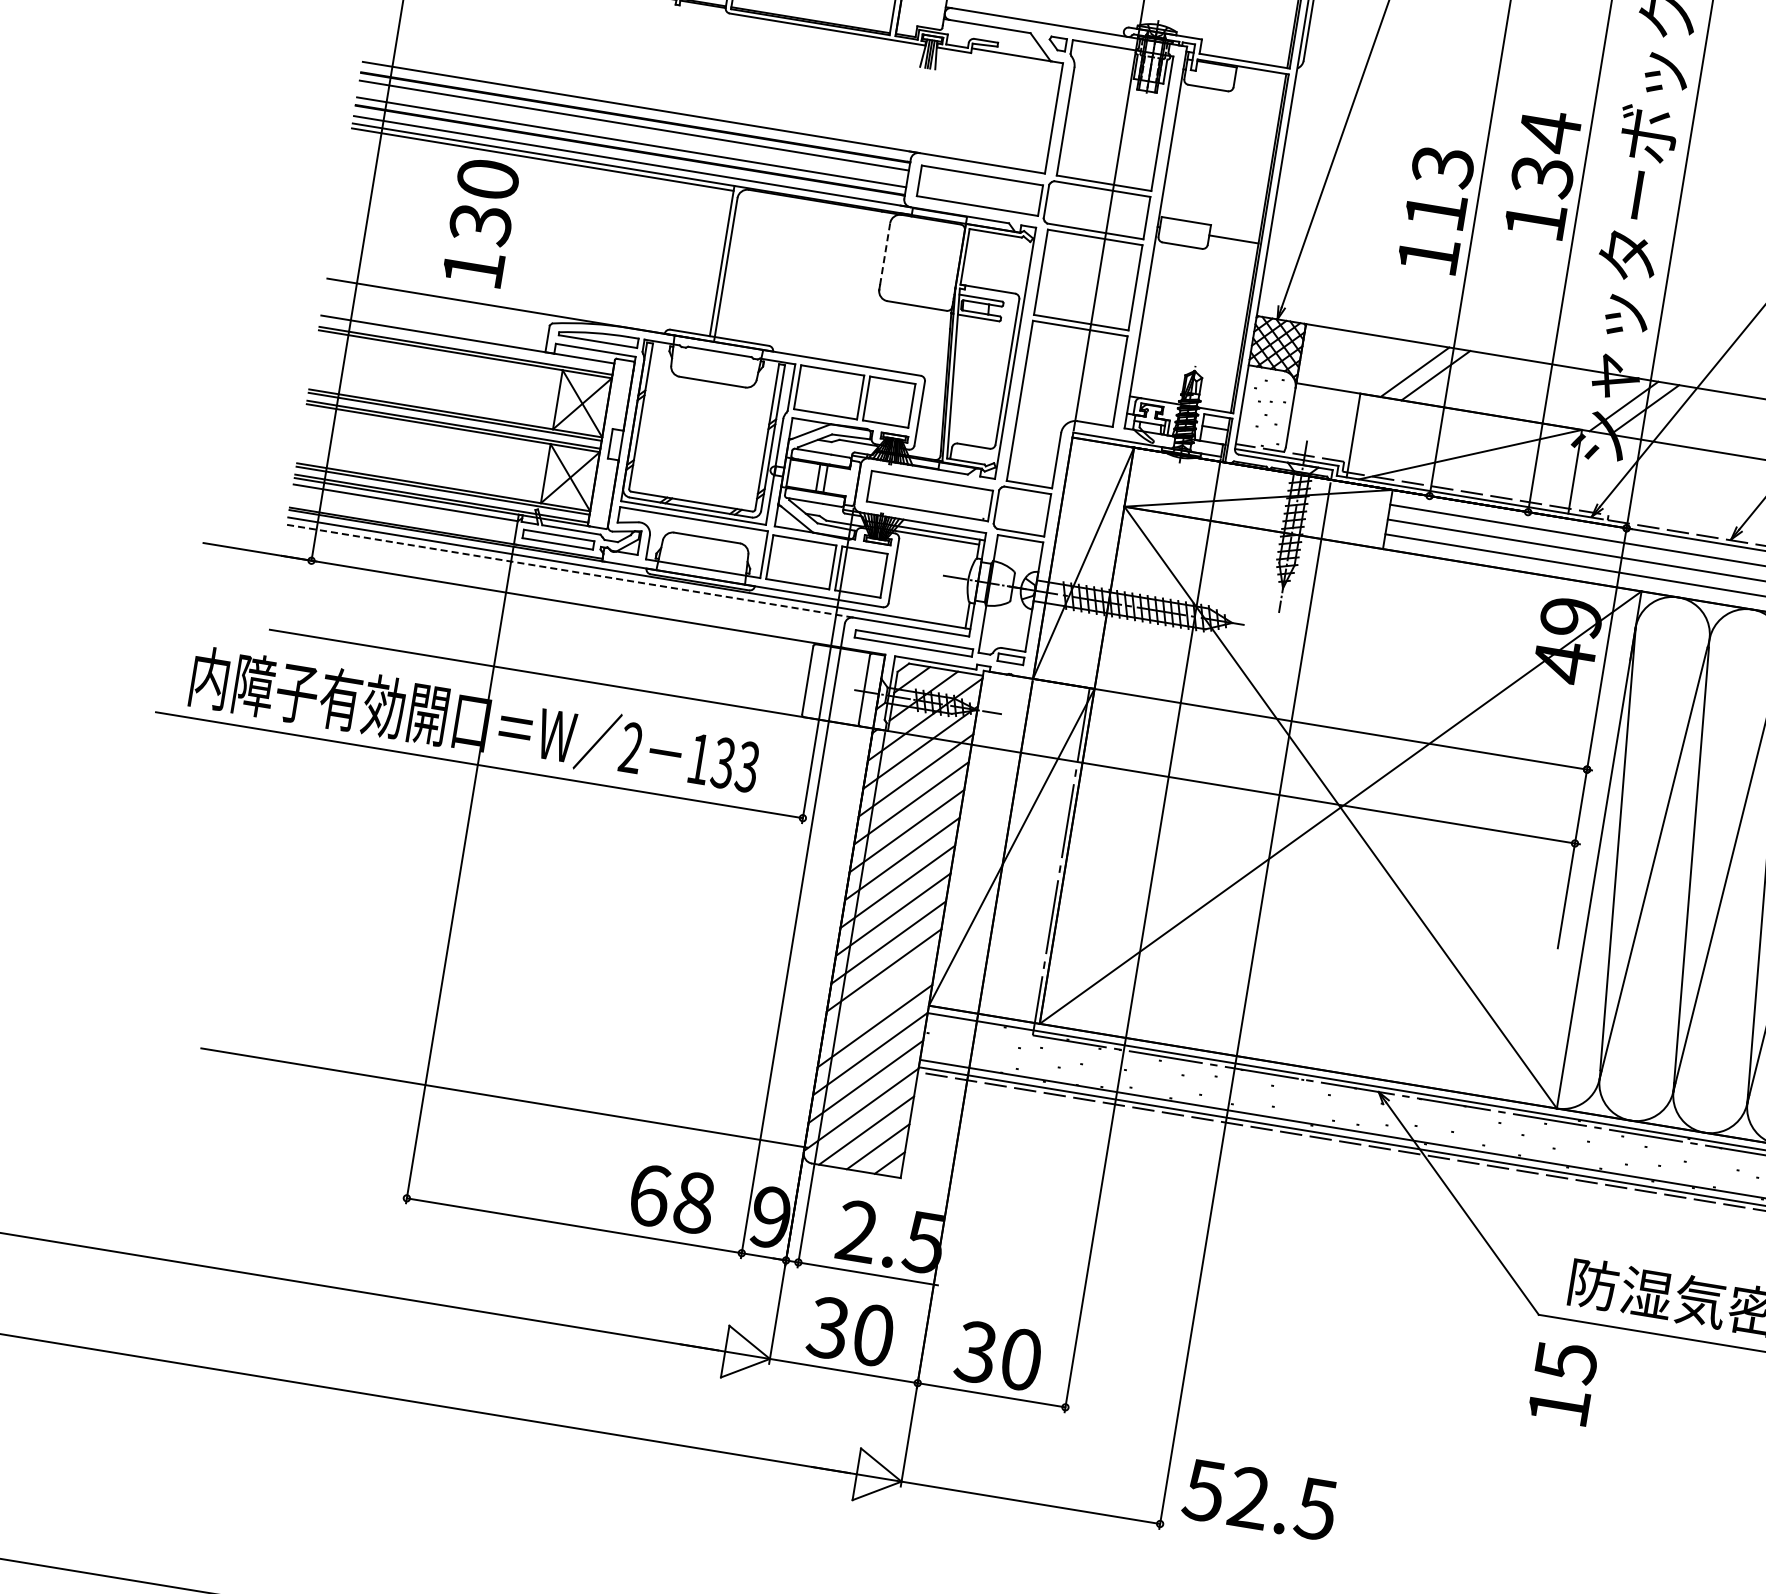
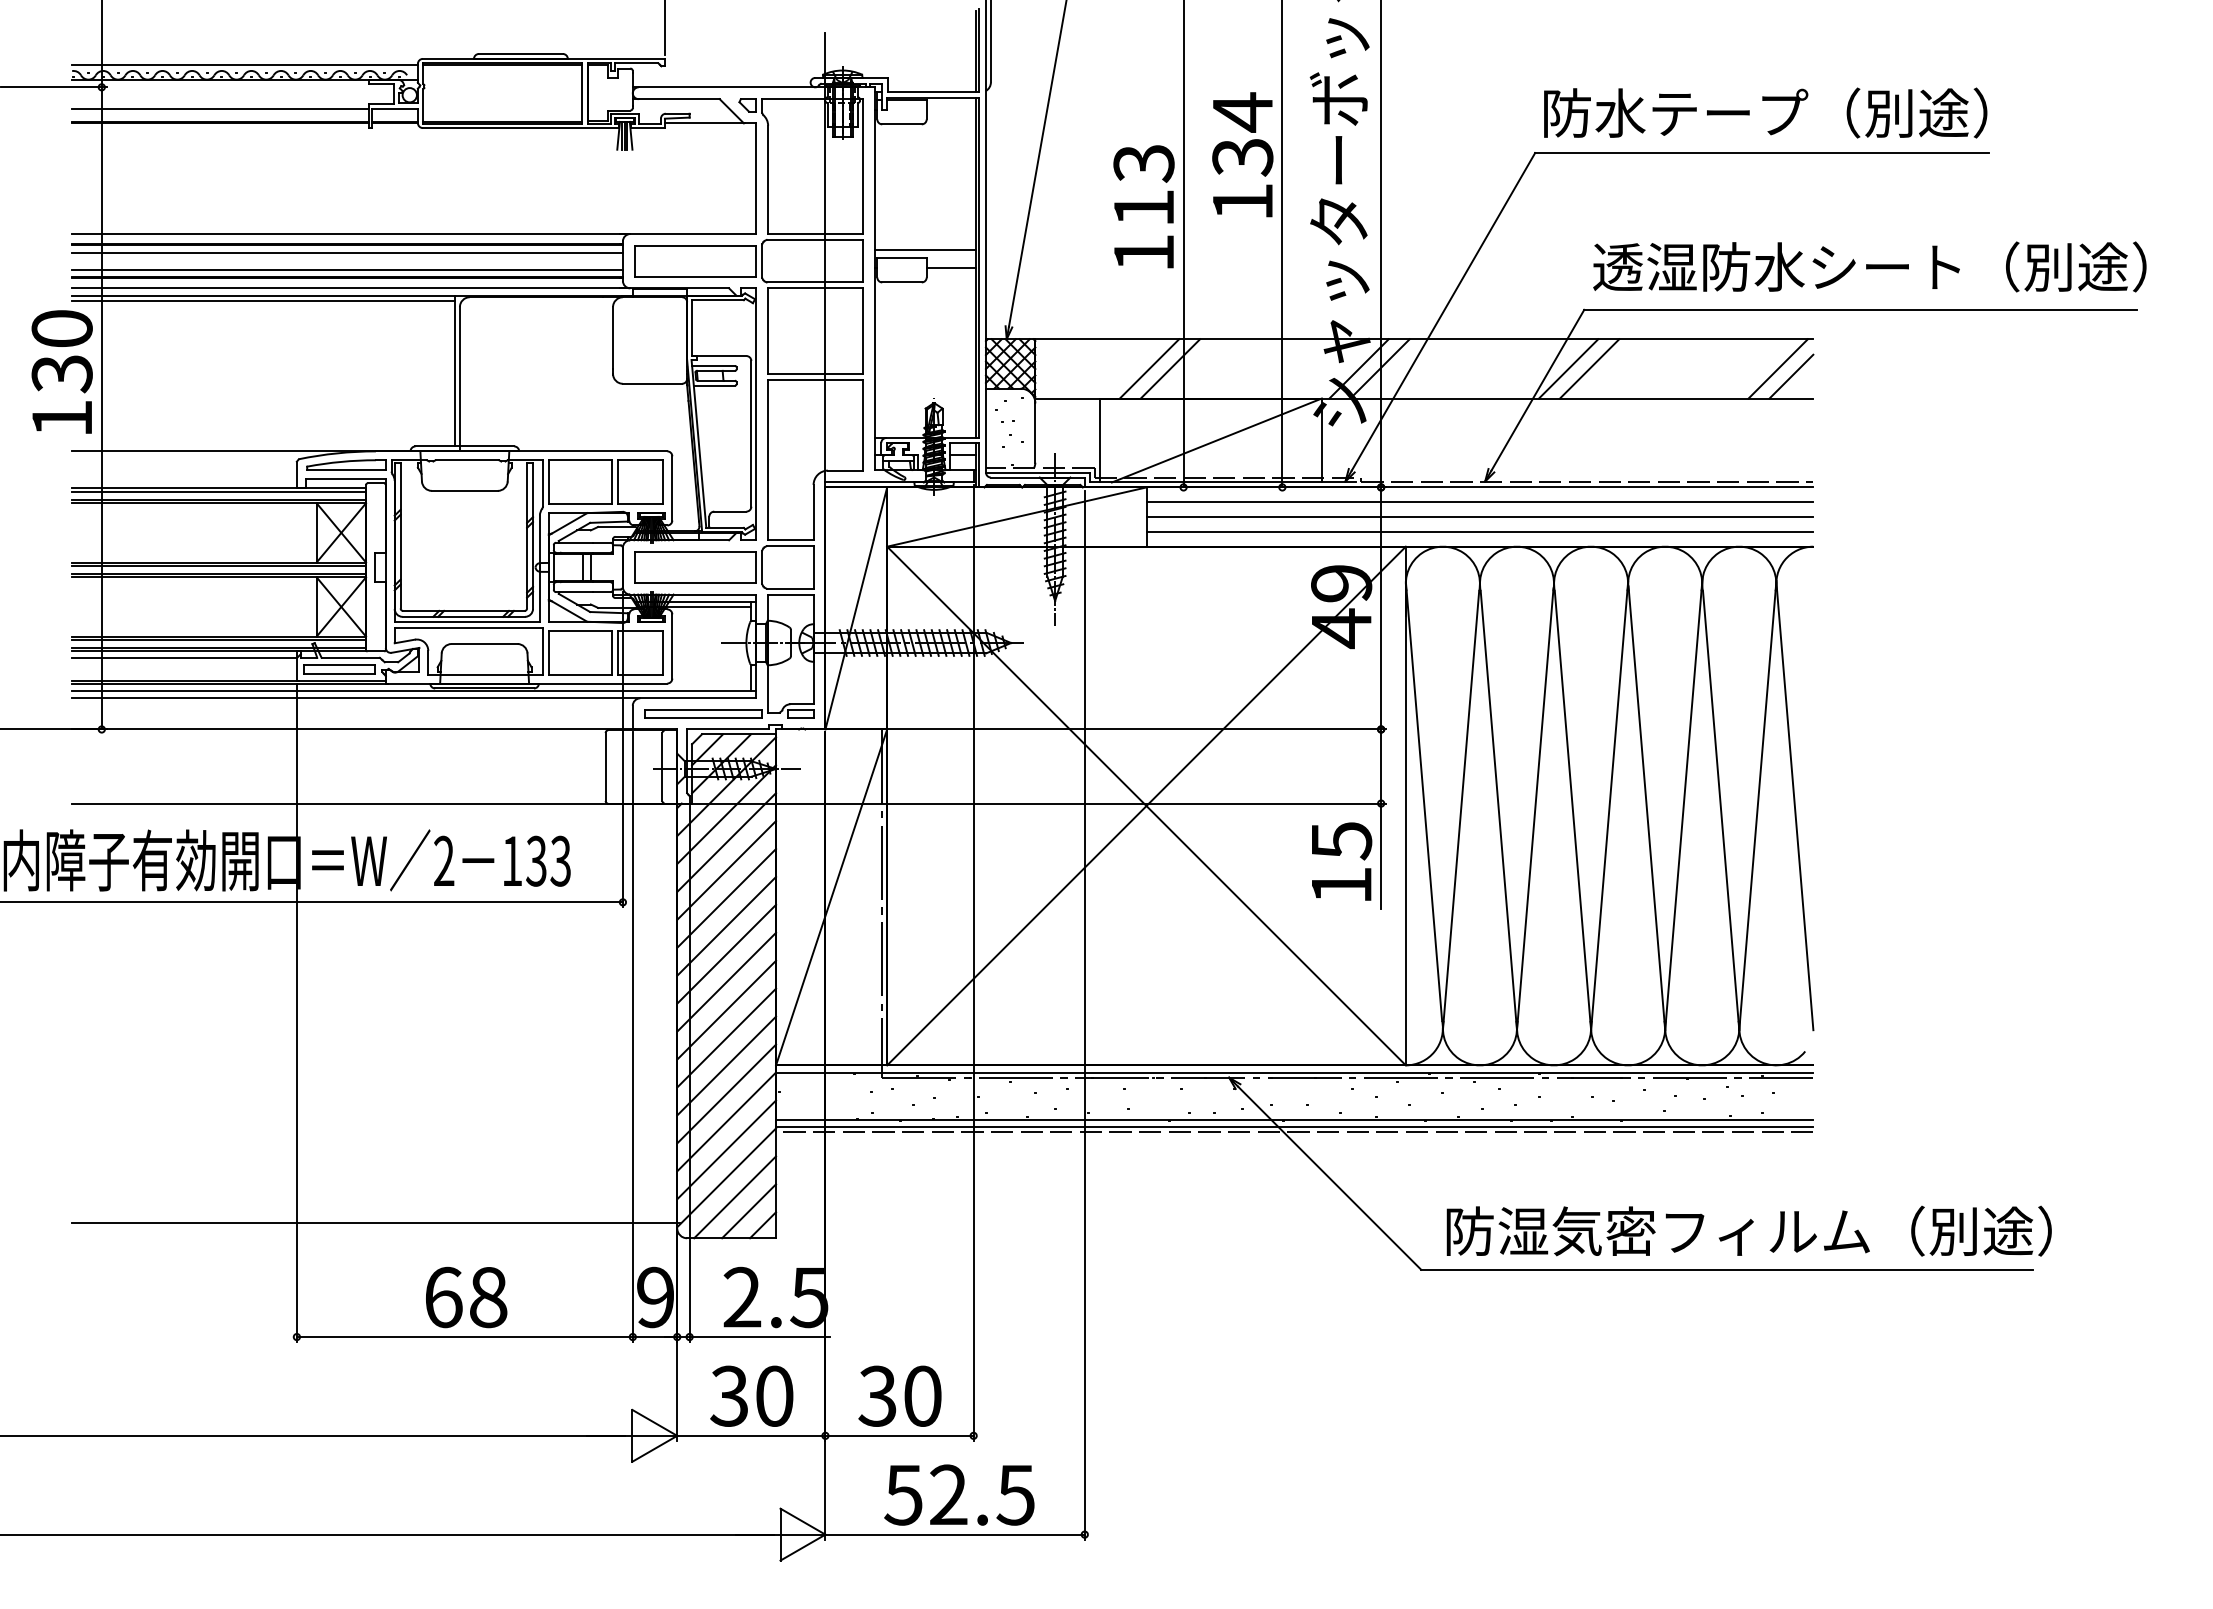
line: (1210, 217) -> (925, 250), added
text: (480, 221) -> (61, 371), moved
line: (885, 253) -> (613, 337), dashed -> solid
line: (467, 342) -> (219, 491), added
line: (570, 571) -> (356, 698), dashed -> solid
line: (879, 997) -> (726, 1065), added
text: (672, 1199) -> (466, 1297), moved
text: (1563, 1383) -> (1342, 861), moved
text: (1260, 1499) -> (959, 1494), moved

